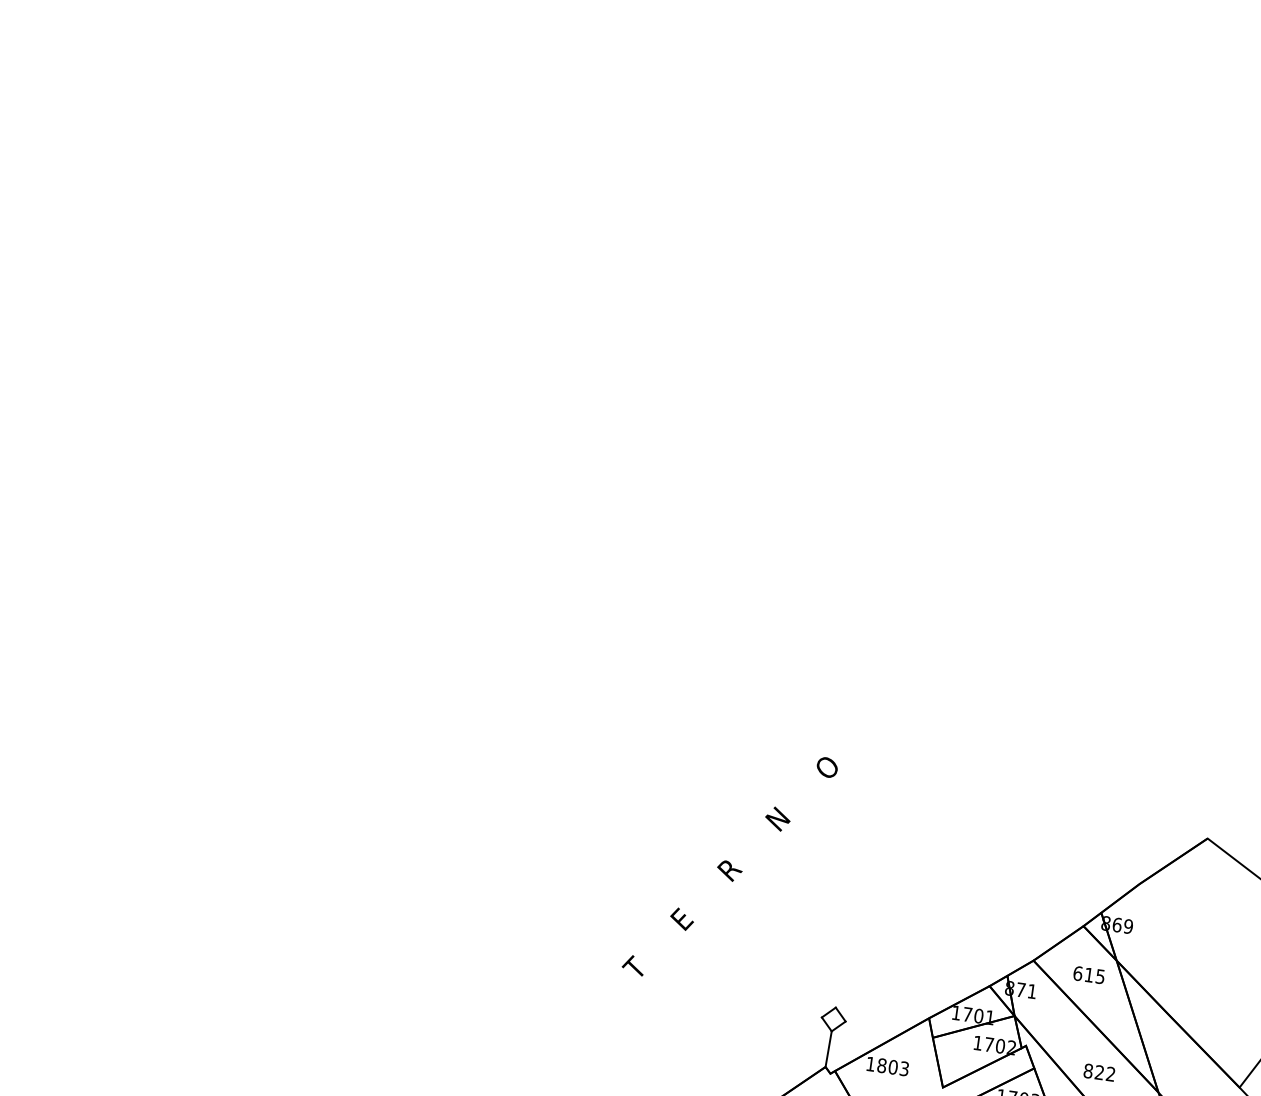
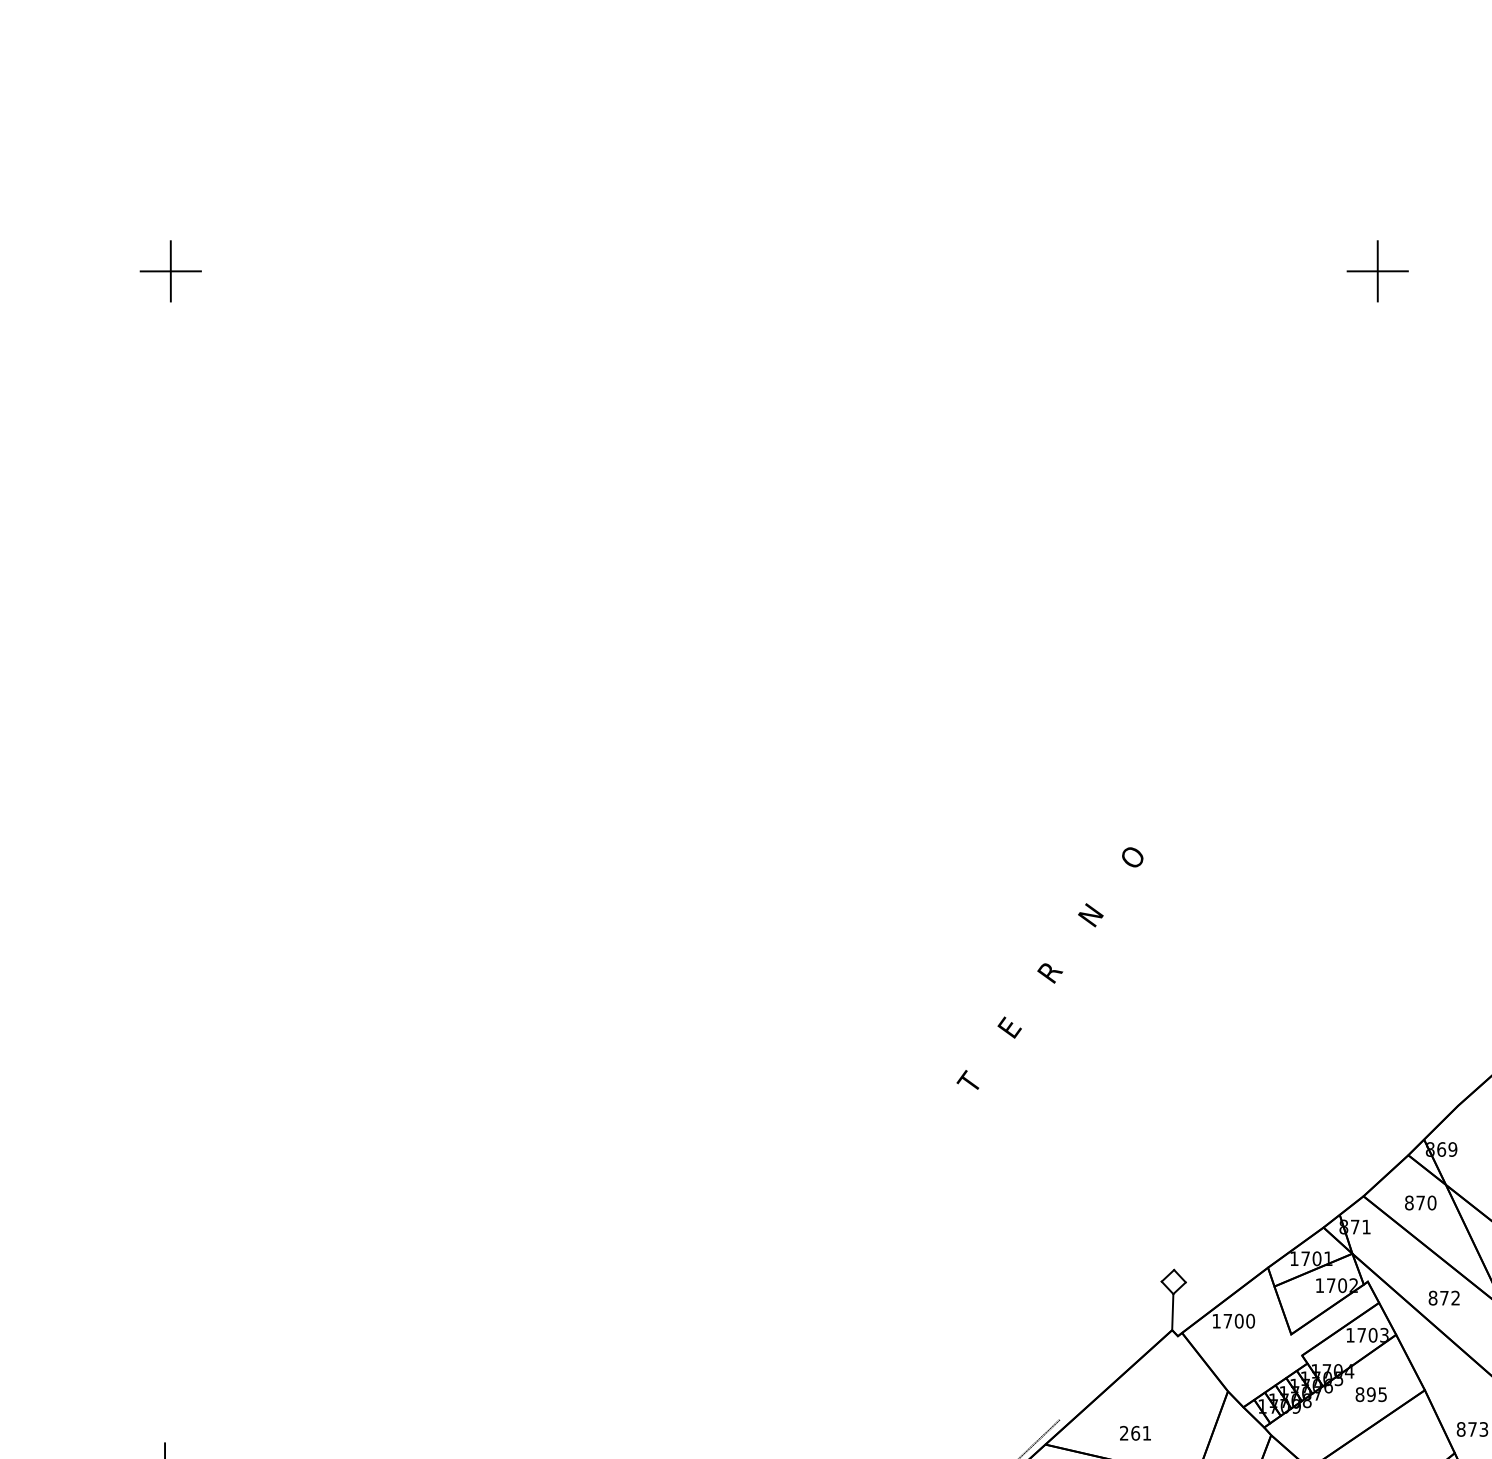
part: (1174, 46) -> (1377, 271), added
text: (729, 866) -> (1049, 968), moved
text: (1089, 974) -> (1420, 1202), 615 -> 870
text: (893, 1066) -> (1239, 1320), 1803 -> 1700
text: (1099, 1072) -> (1444, 1297), 822 -> 872

